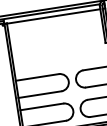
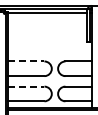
line: (37, 77) -> (26, 61), solid -> dashed
line: (42, 106) -> (26, 86), solid -> dashed

